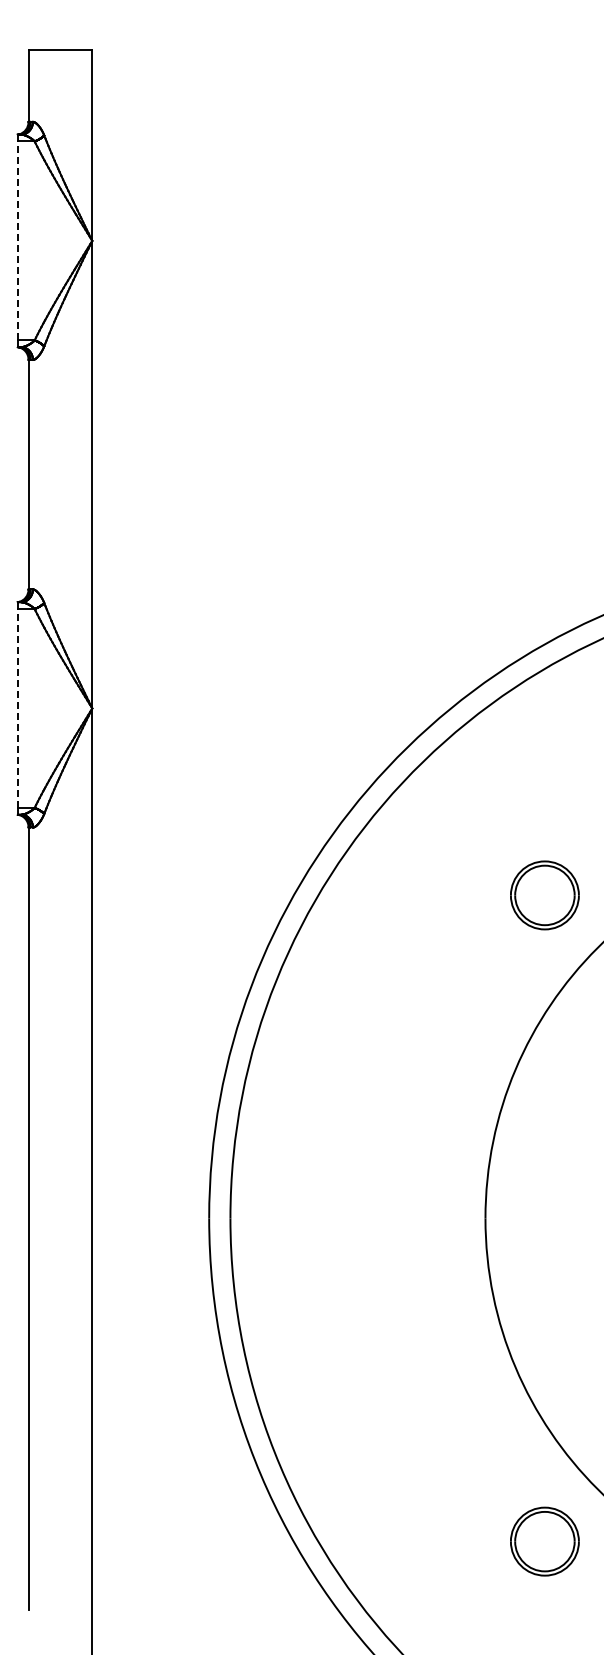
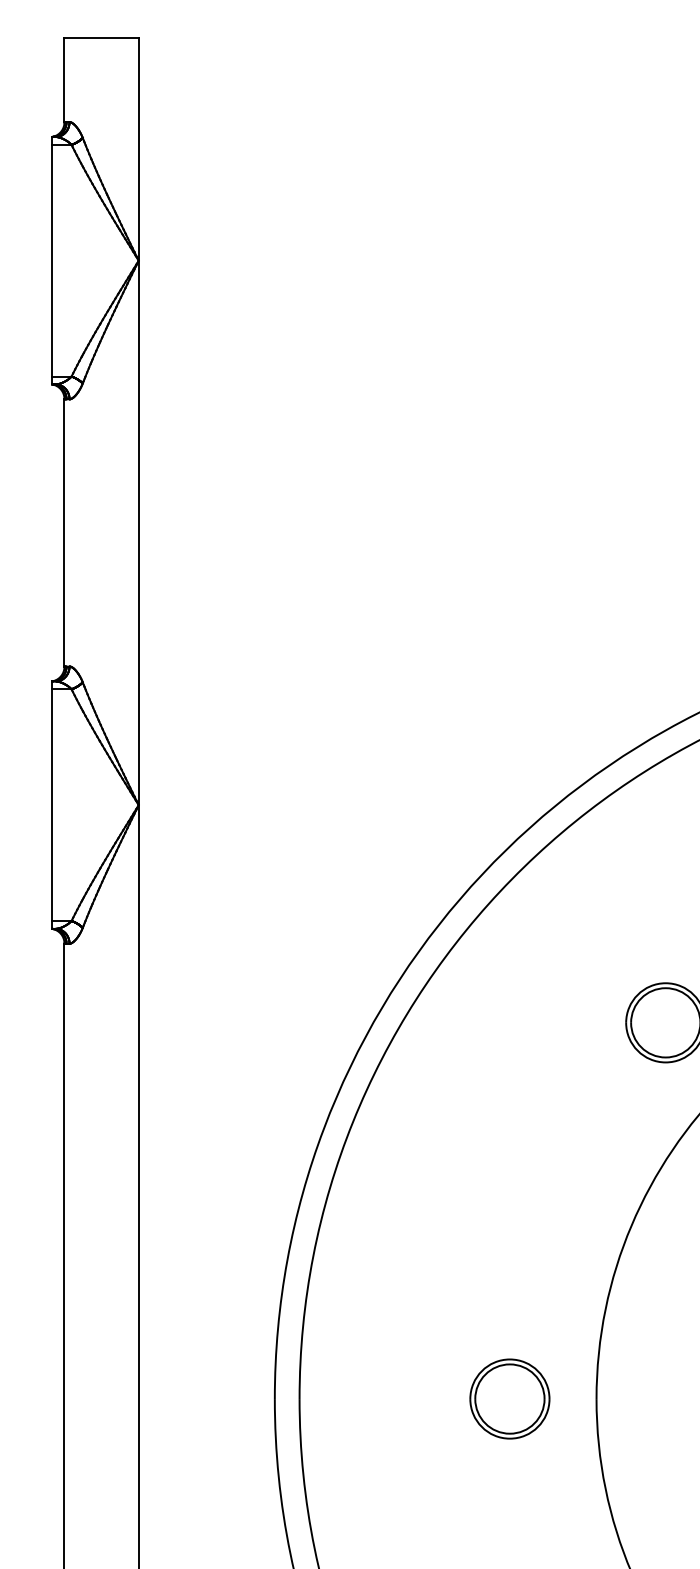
line: (17, 240) -> (51, 260), dashed -> solid
line: (17, 707) -> (51, 804), dashed -> solid
part: (410, 1218) -> (509, 1399), added

